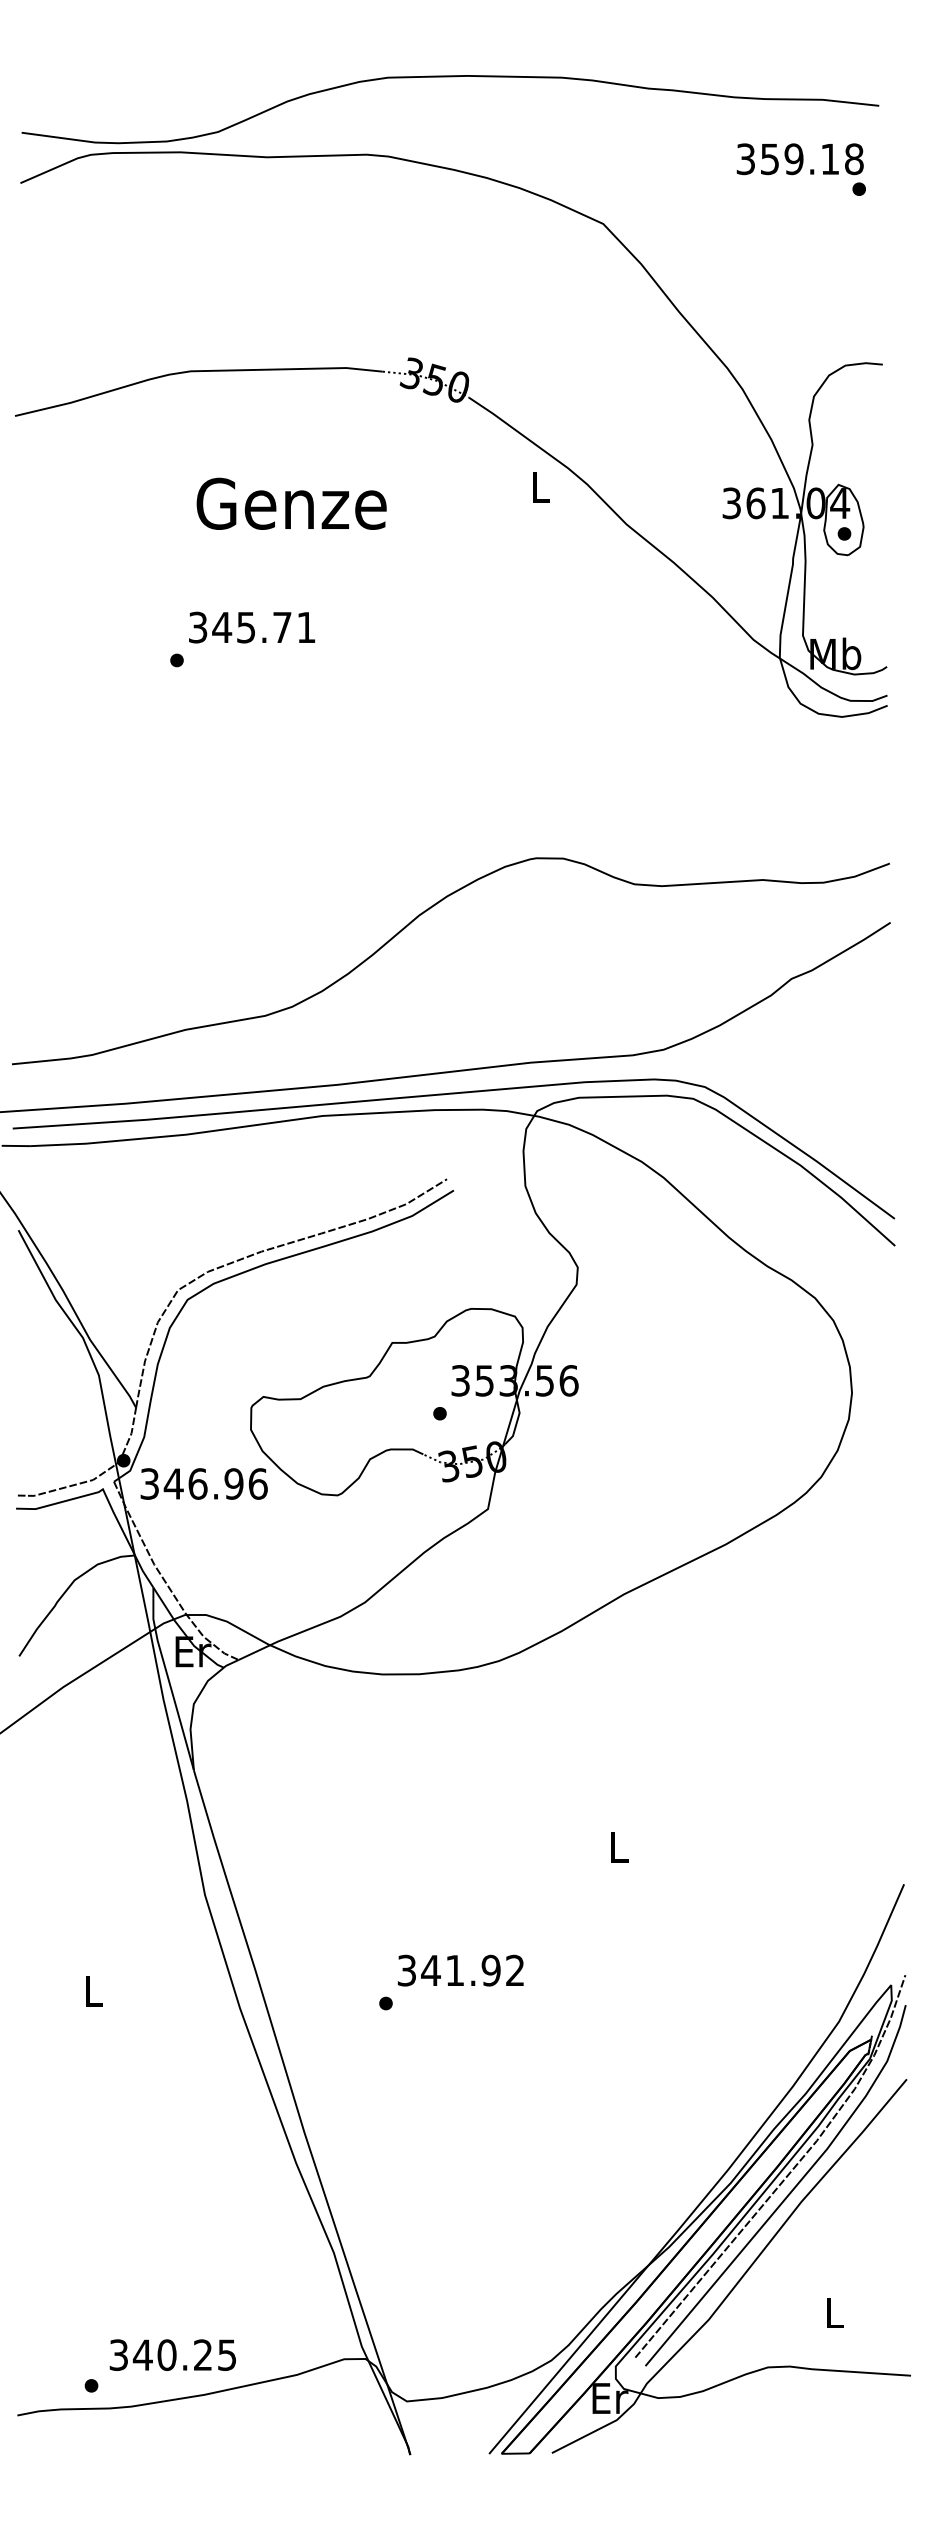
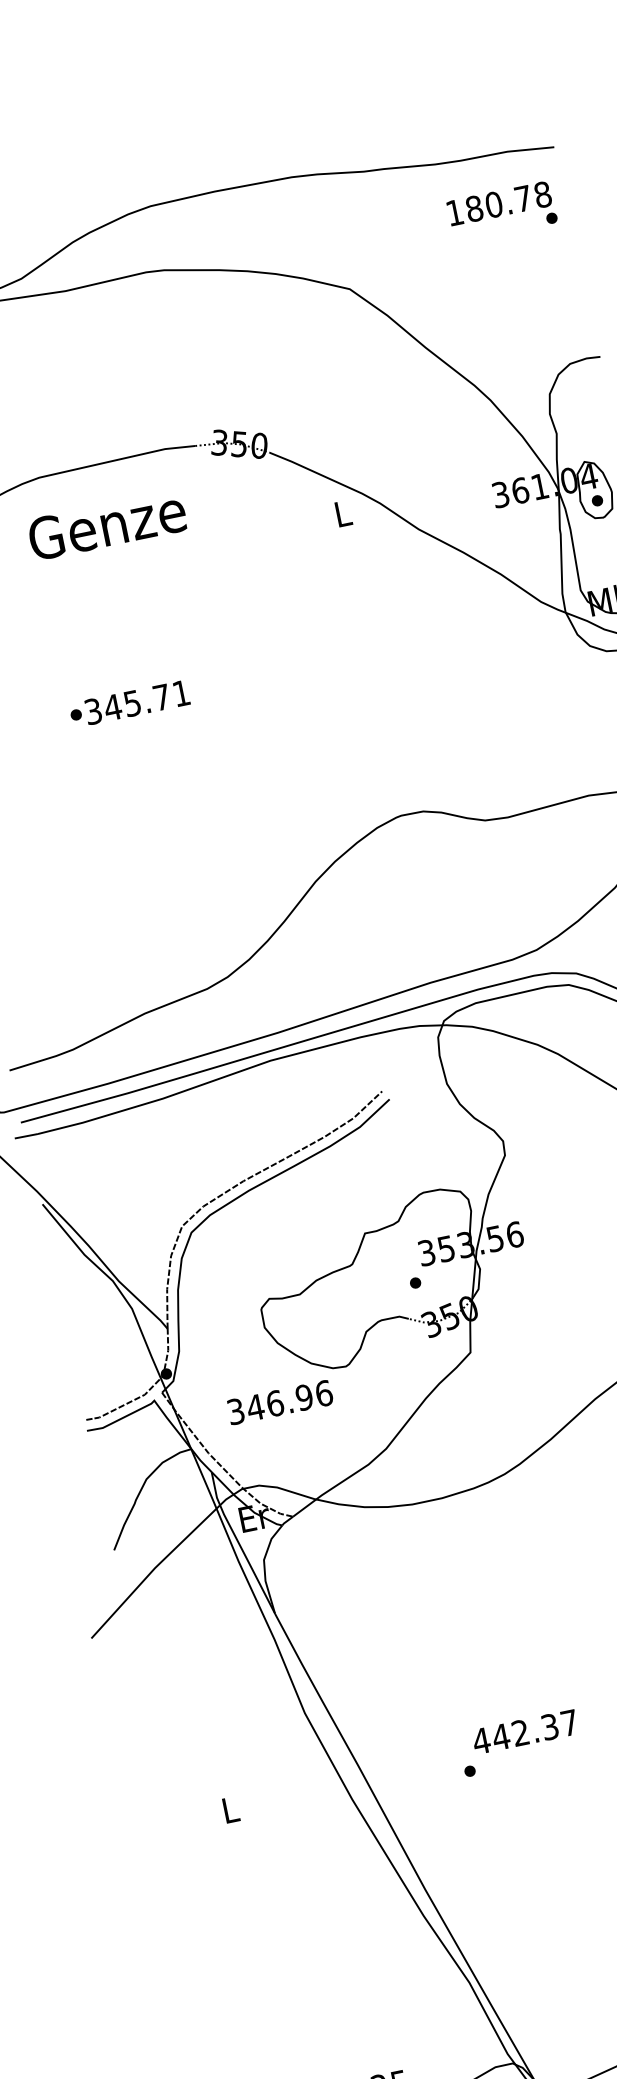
text: (787, 159) -> (488, 206), 359.18 -> 180.78
text: (291, 503) -> (107, 524), moved
text: (252, 627) -> (137, 702), moved
text: (203, 1483) -> (279, 1402), moved
text: (460, 1970) -> (525, 1732), 341.92 -> 442.37

